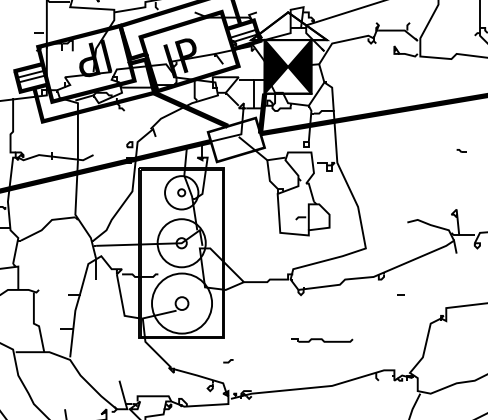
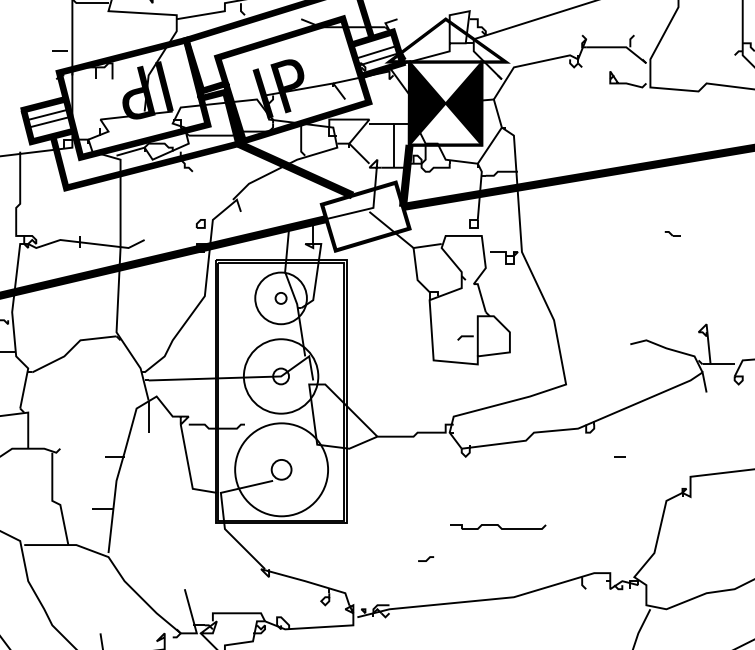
part: (461, 150) -> (672, 232), moved
line: (228, 361) -> (426, 559), moved

